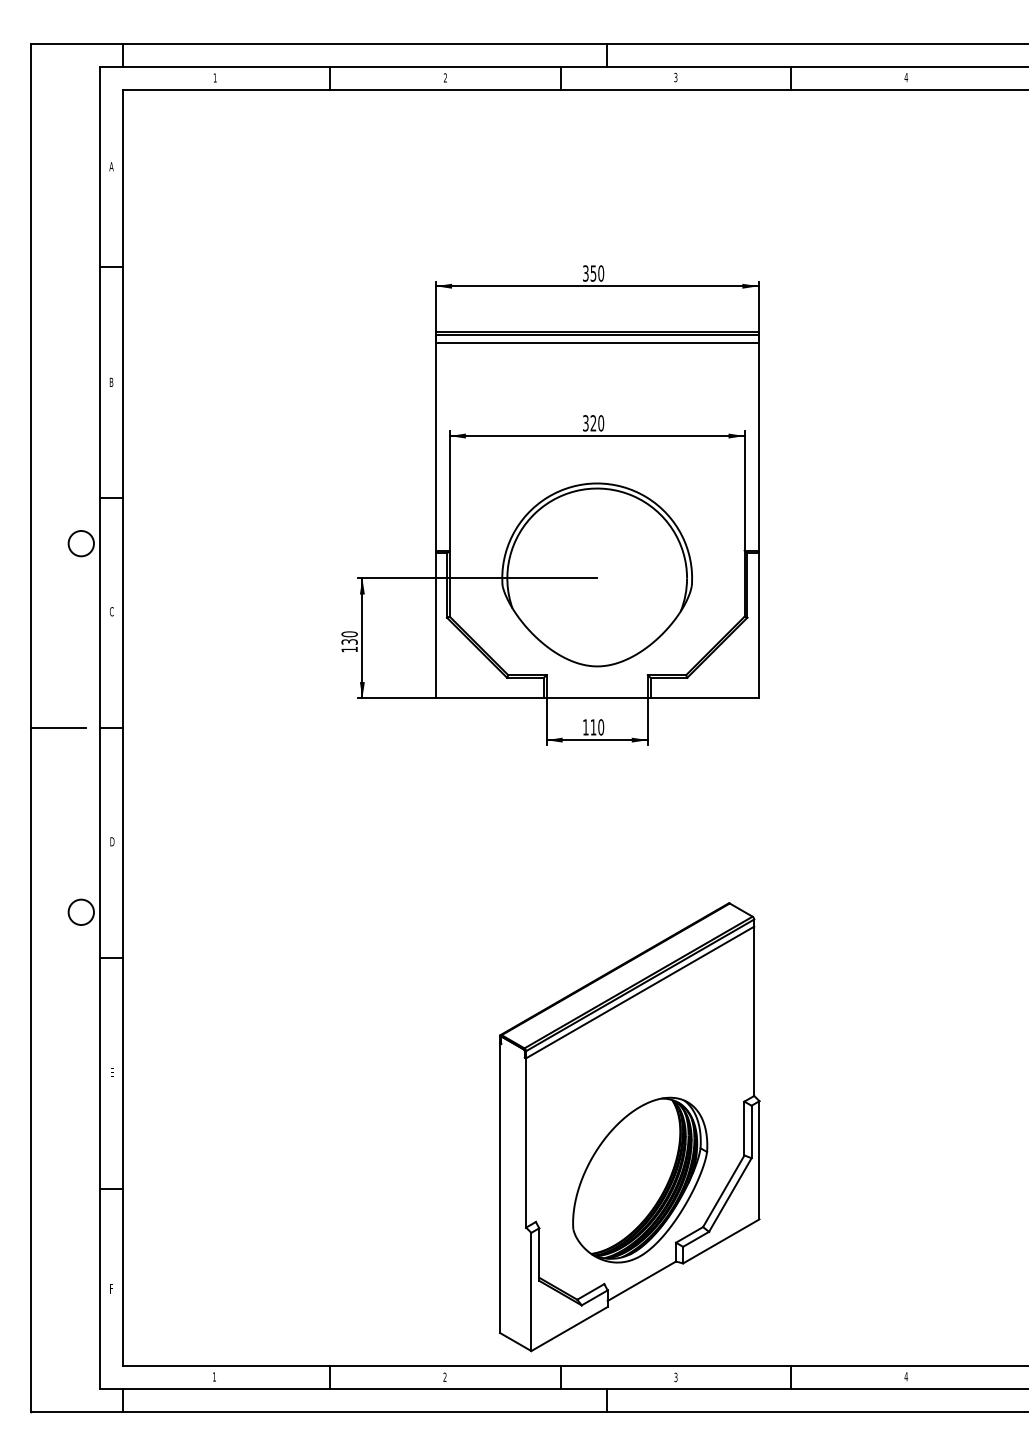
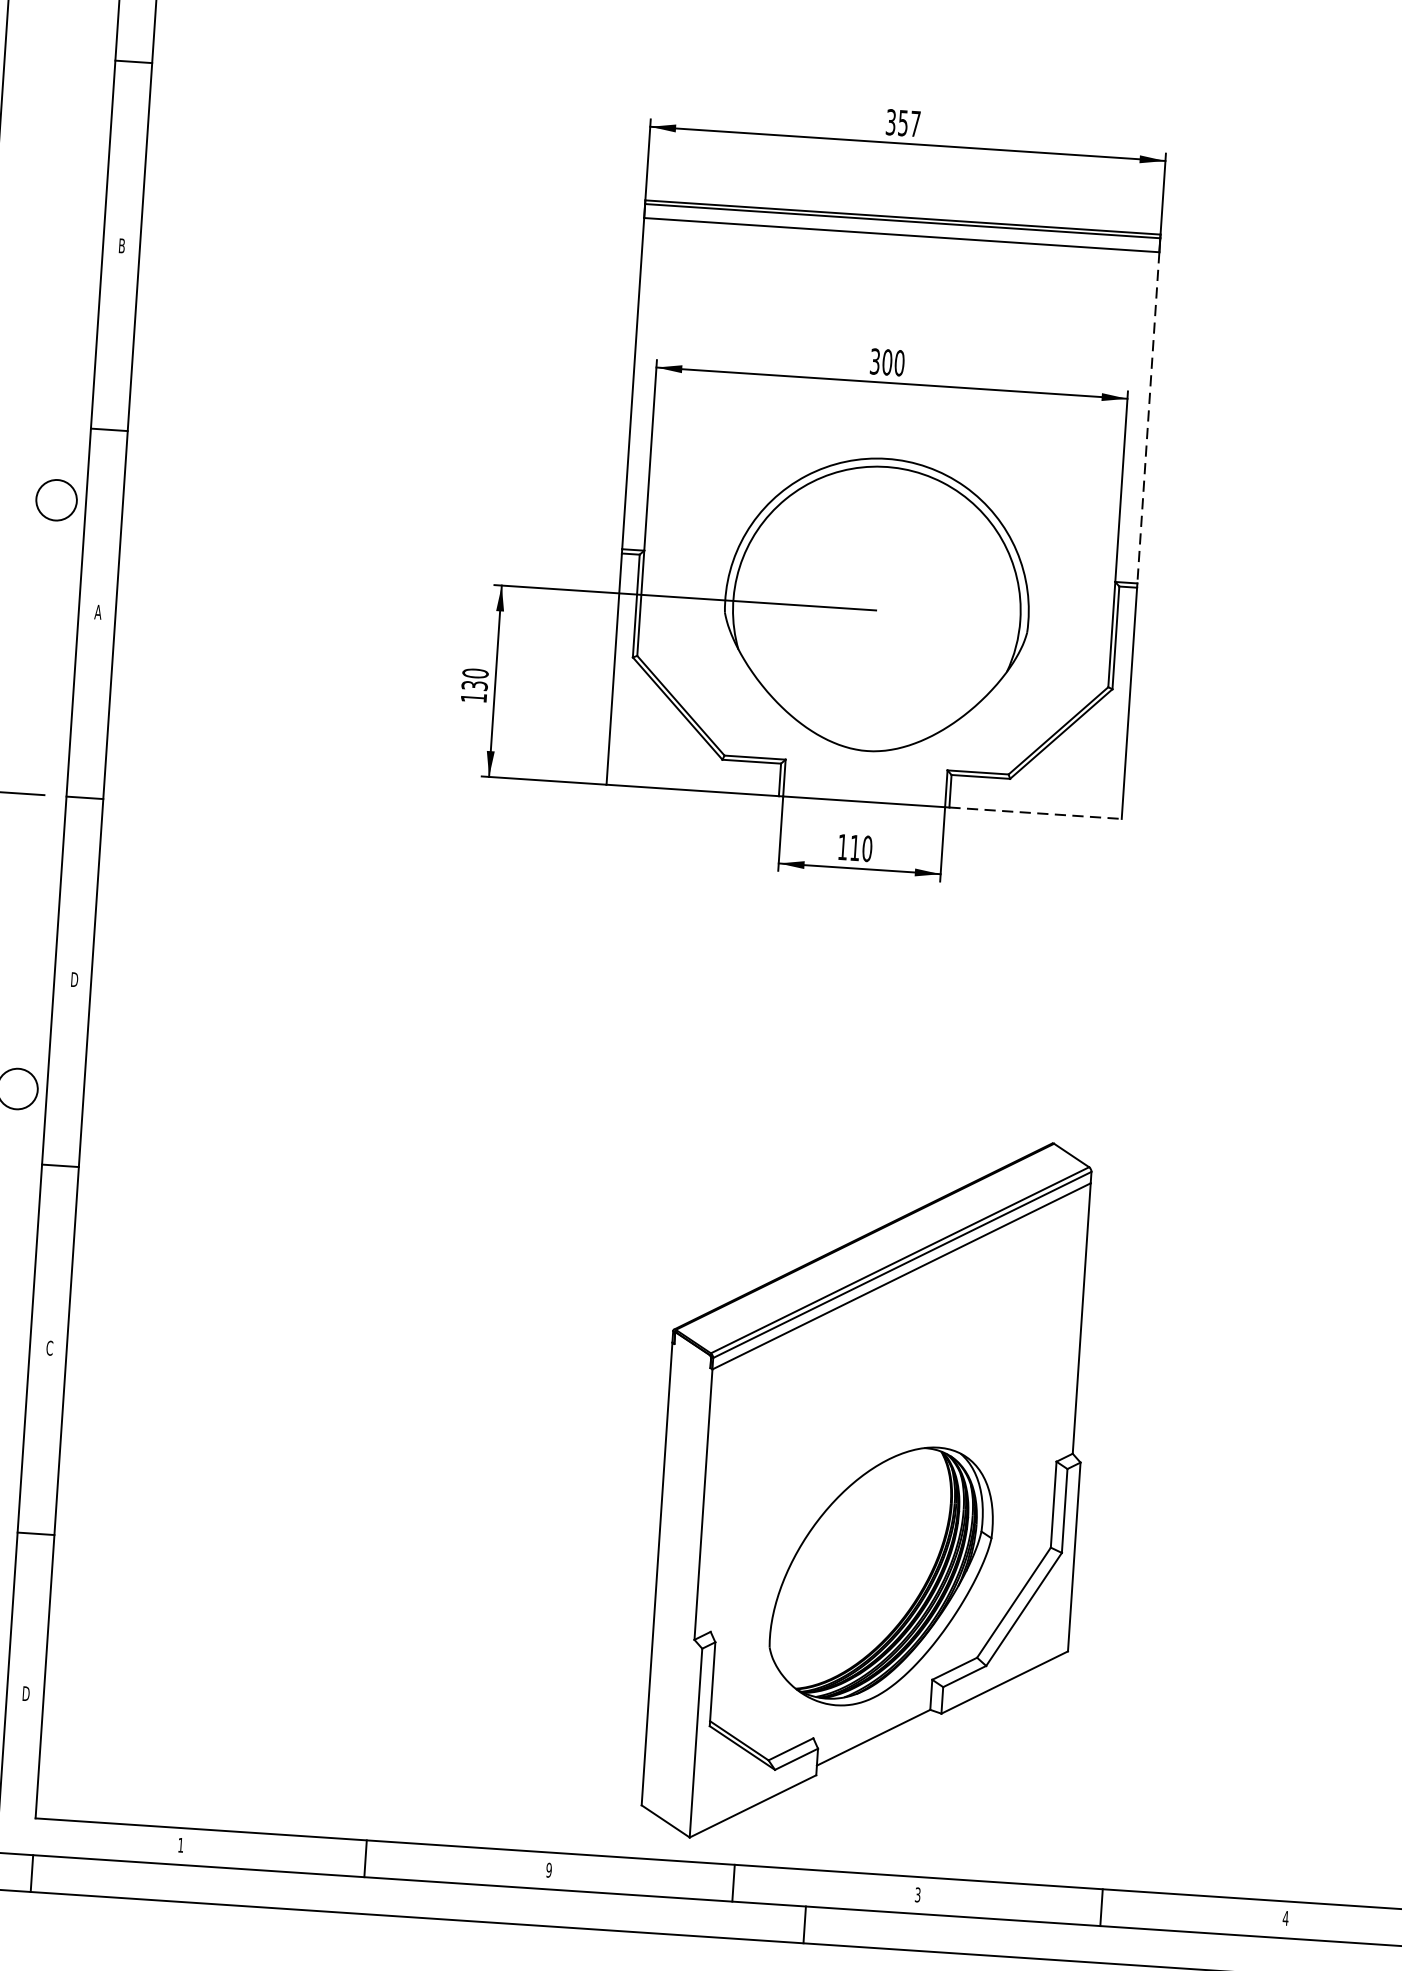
text: (601, 273) -> (916, 123), 350 -> 357
text: (593, 423) -> (887, 362), 320 -> 300
line: (758, 447) -> (1148, 418), solid -> dashed
text: (111, 611) -> (97, 611), C -> A
line: (704, 698) -> (1035, 813), solid -> dashed
text: (112, 1072) -> (50, 1348), E -> C
text: (111, 1288) -> (25, 1693), F -> D
text: (444, 1376) -> (548, 1868), 2 -> 9

